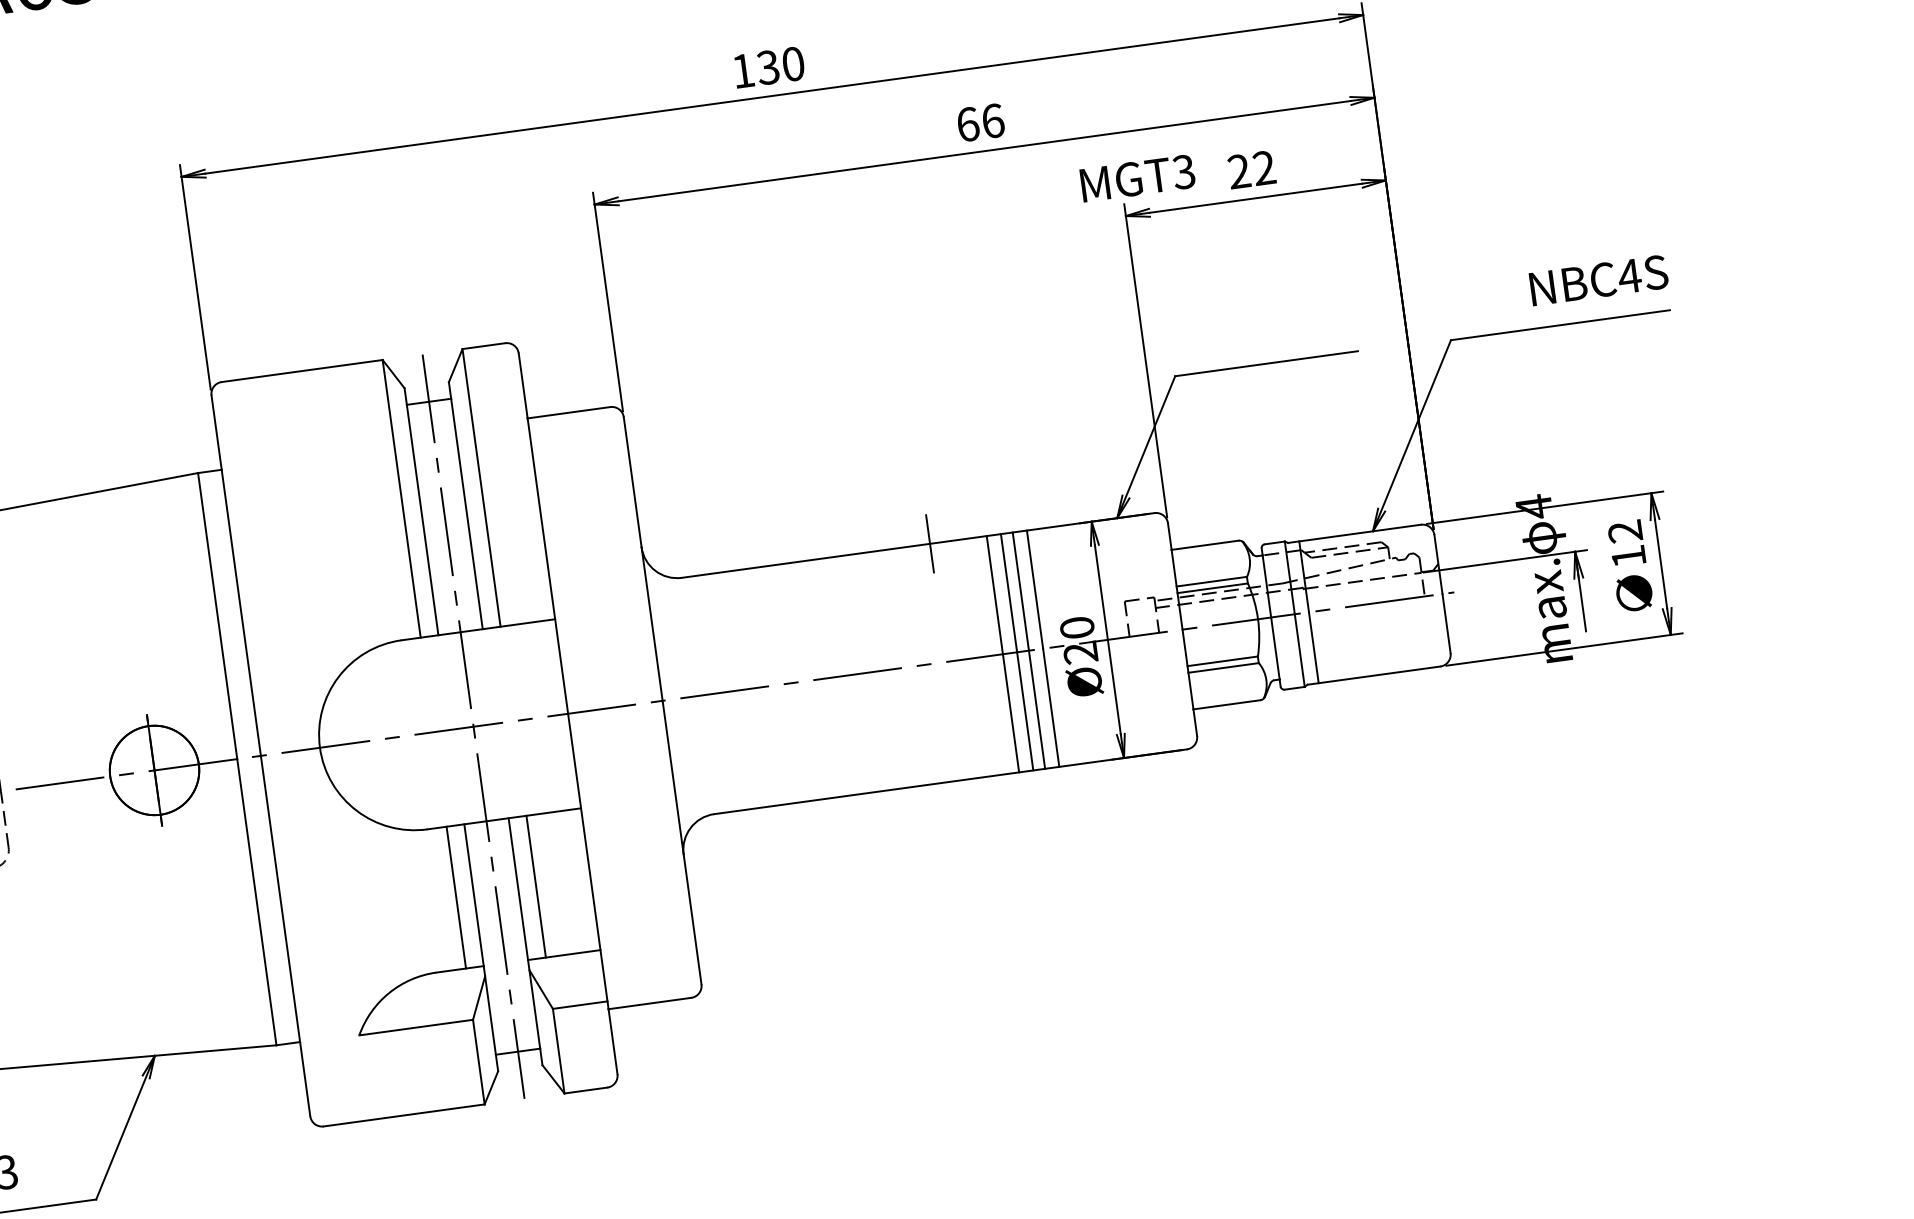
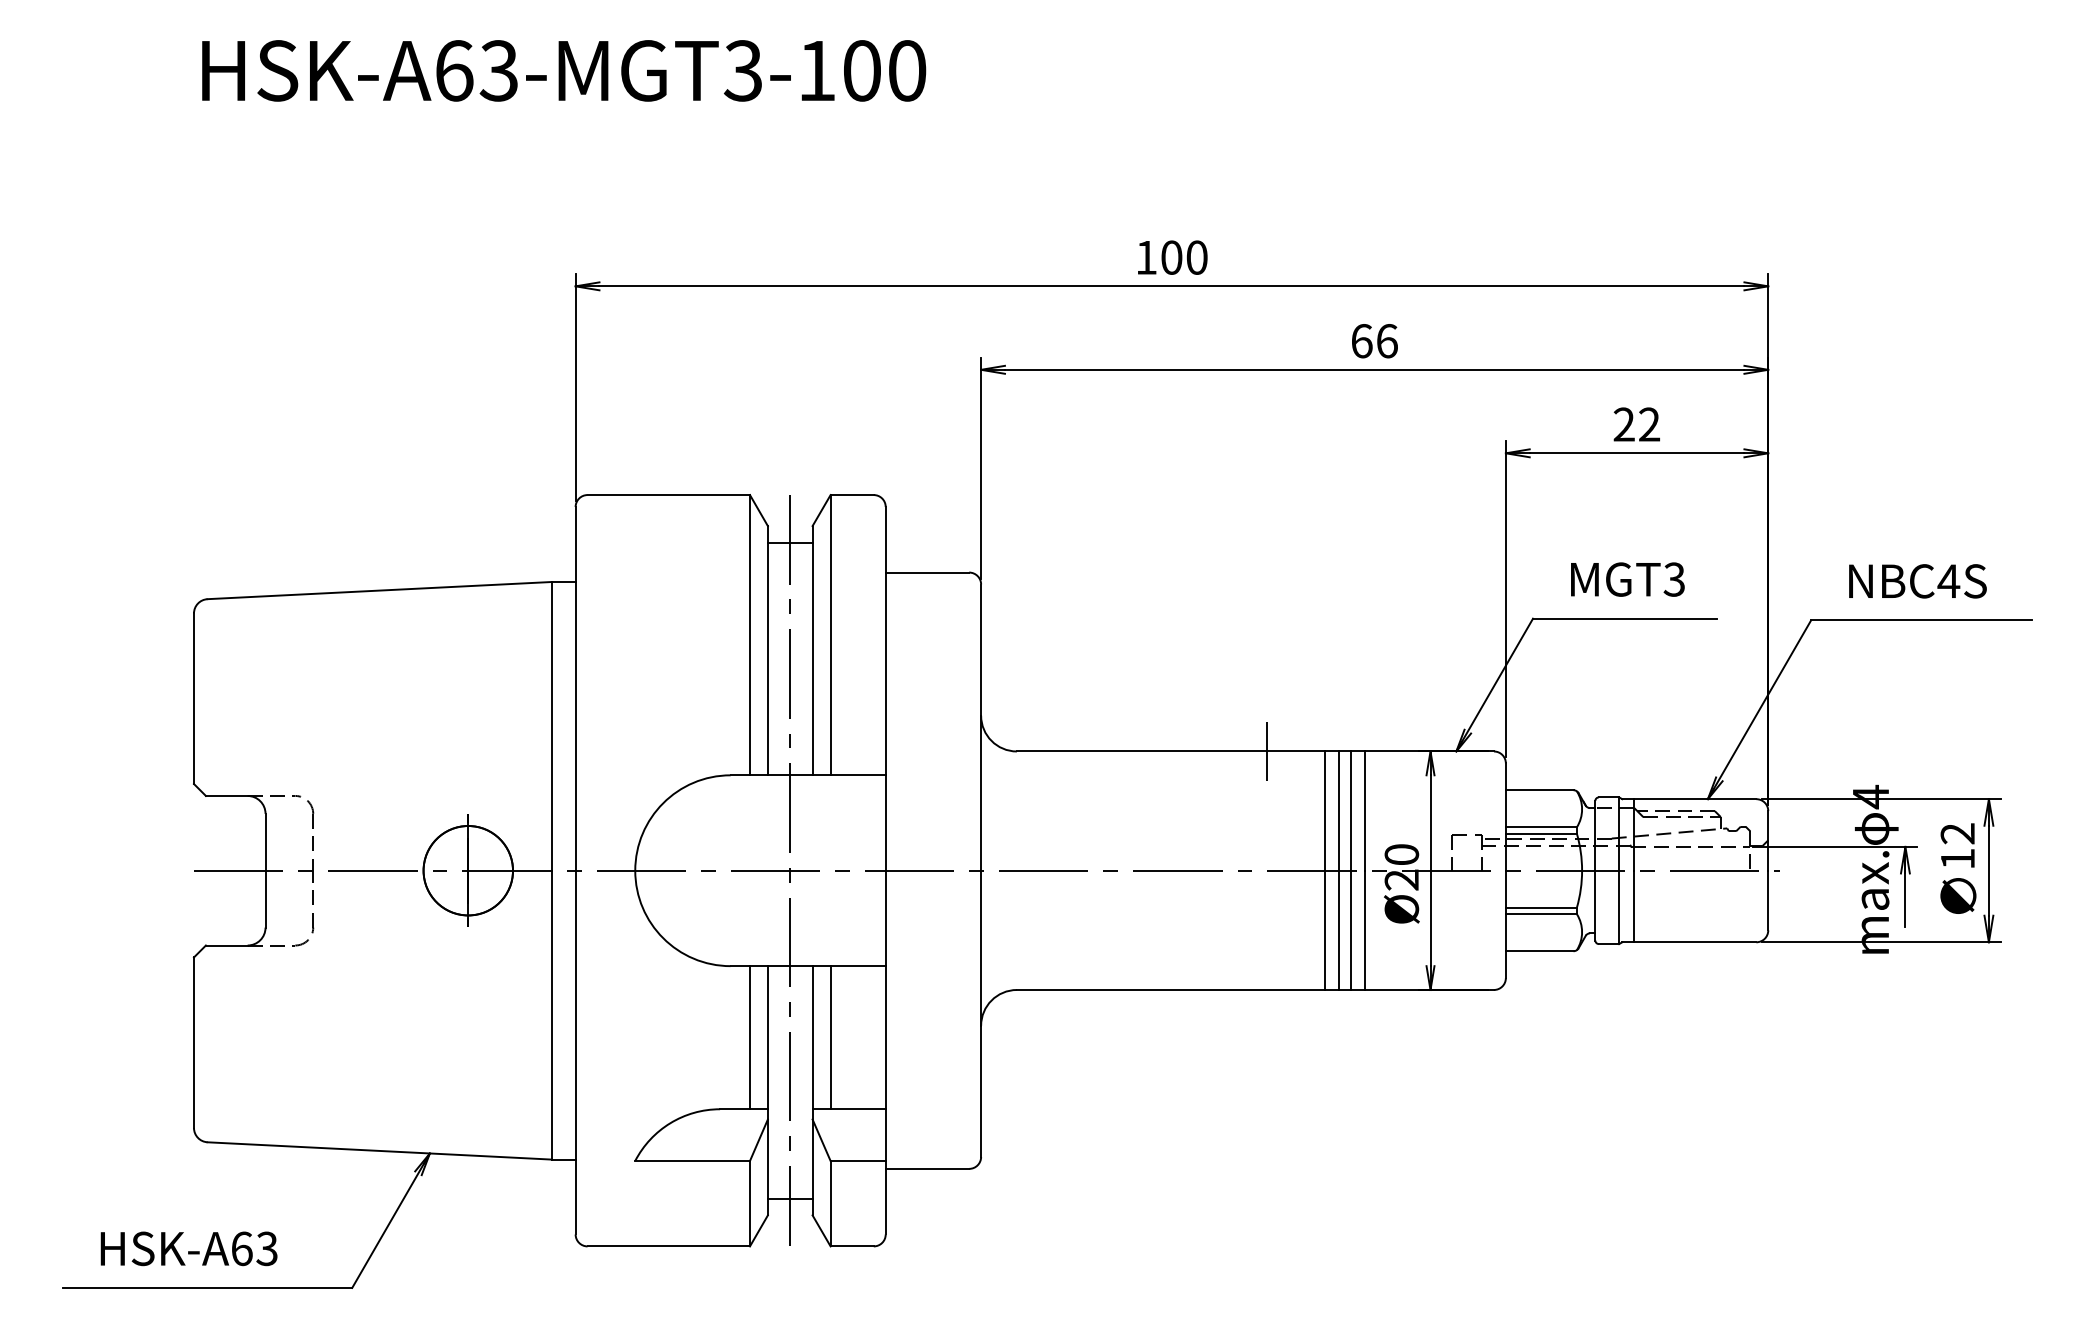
text: (768, 67) -> (1171, 257), 130 -> 100
text: (1137, 178) -> (1627, 579), moved
text: (1598, 280) -> (1917, 581), moved

